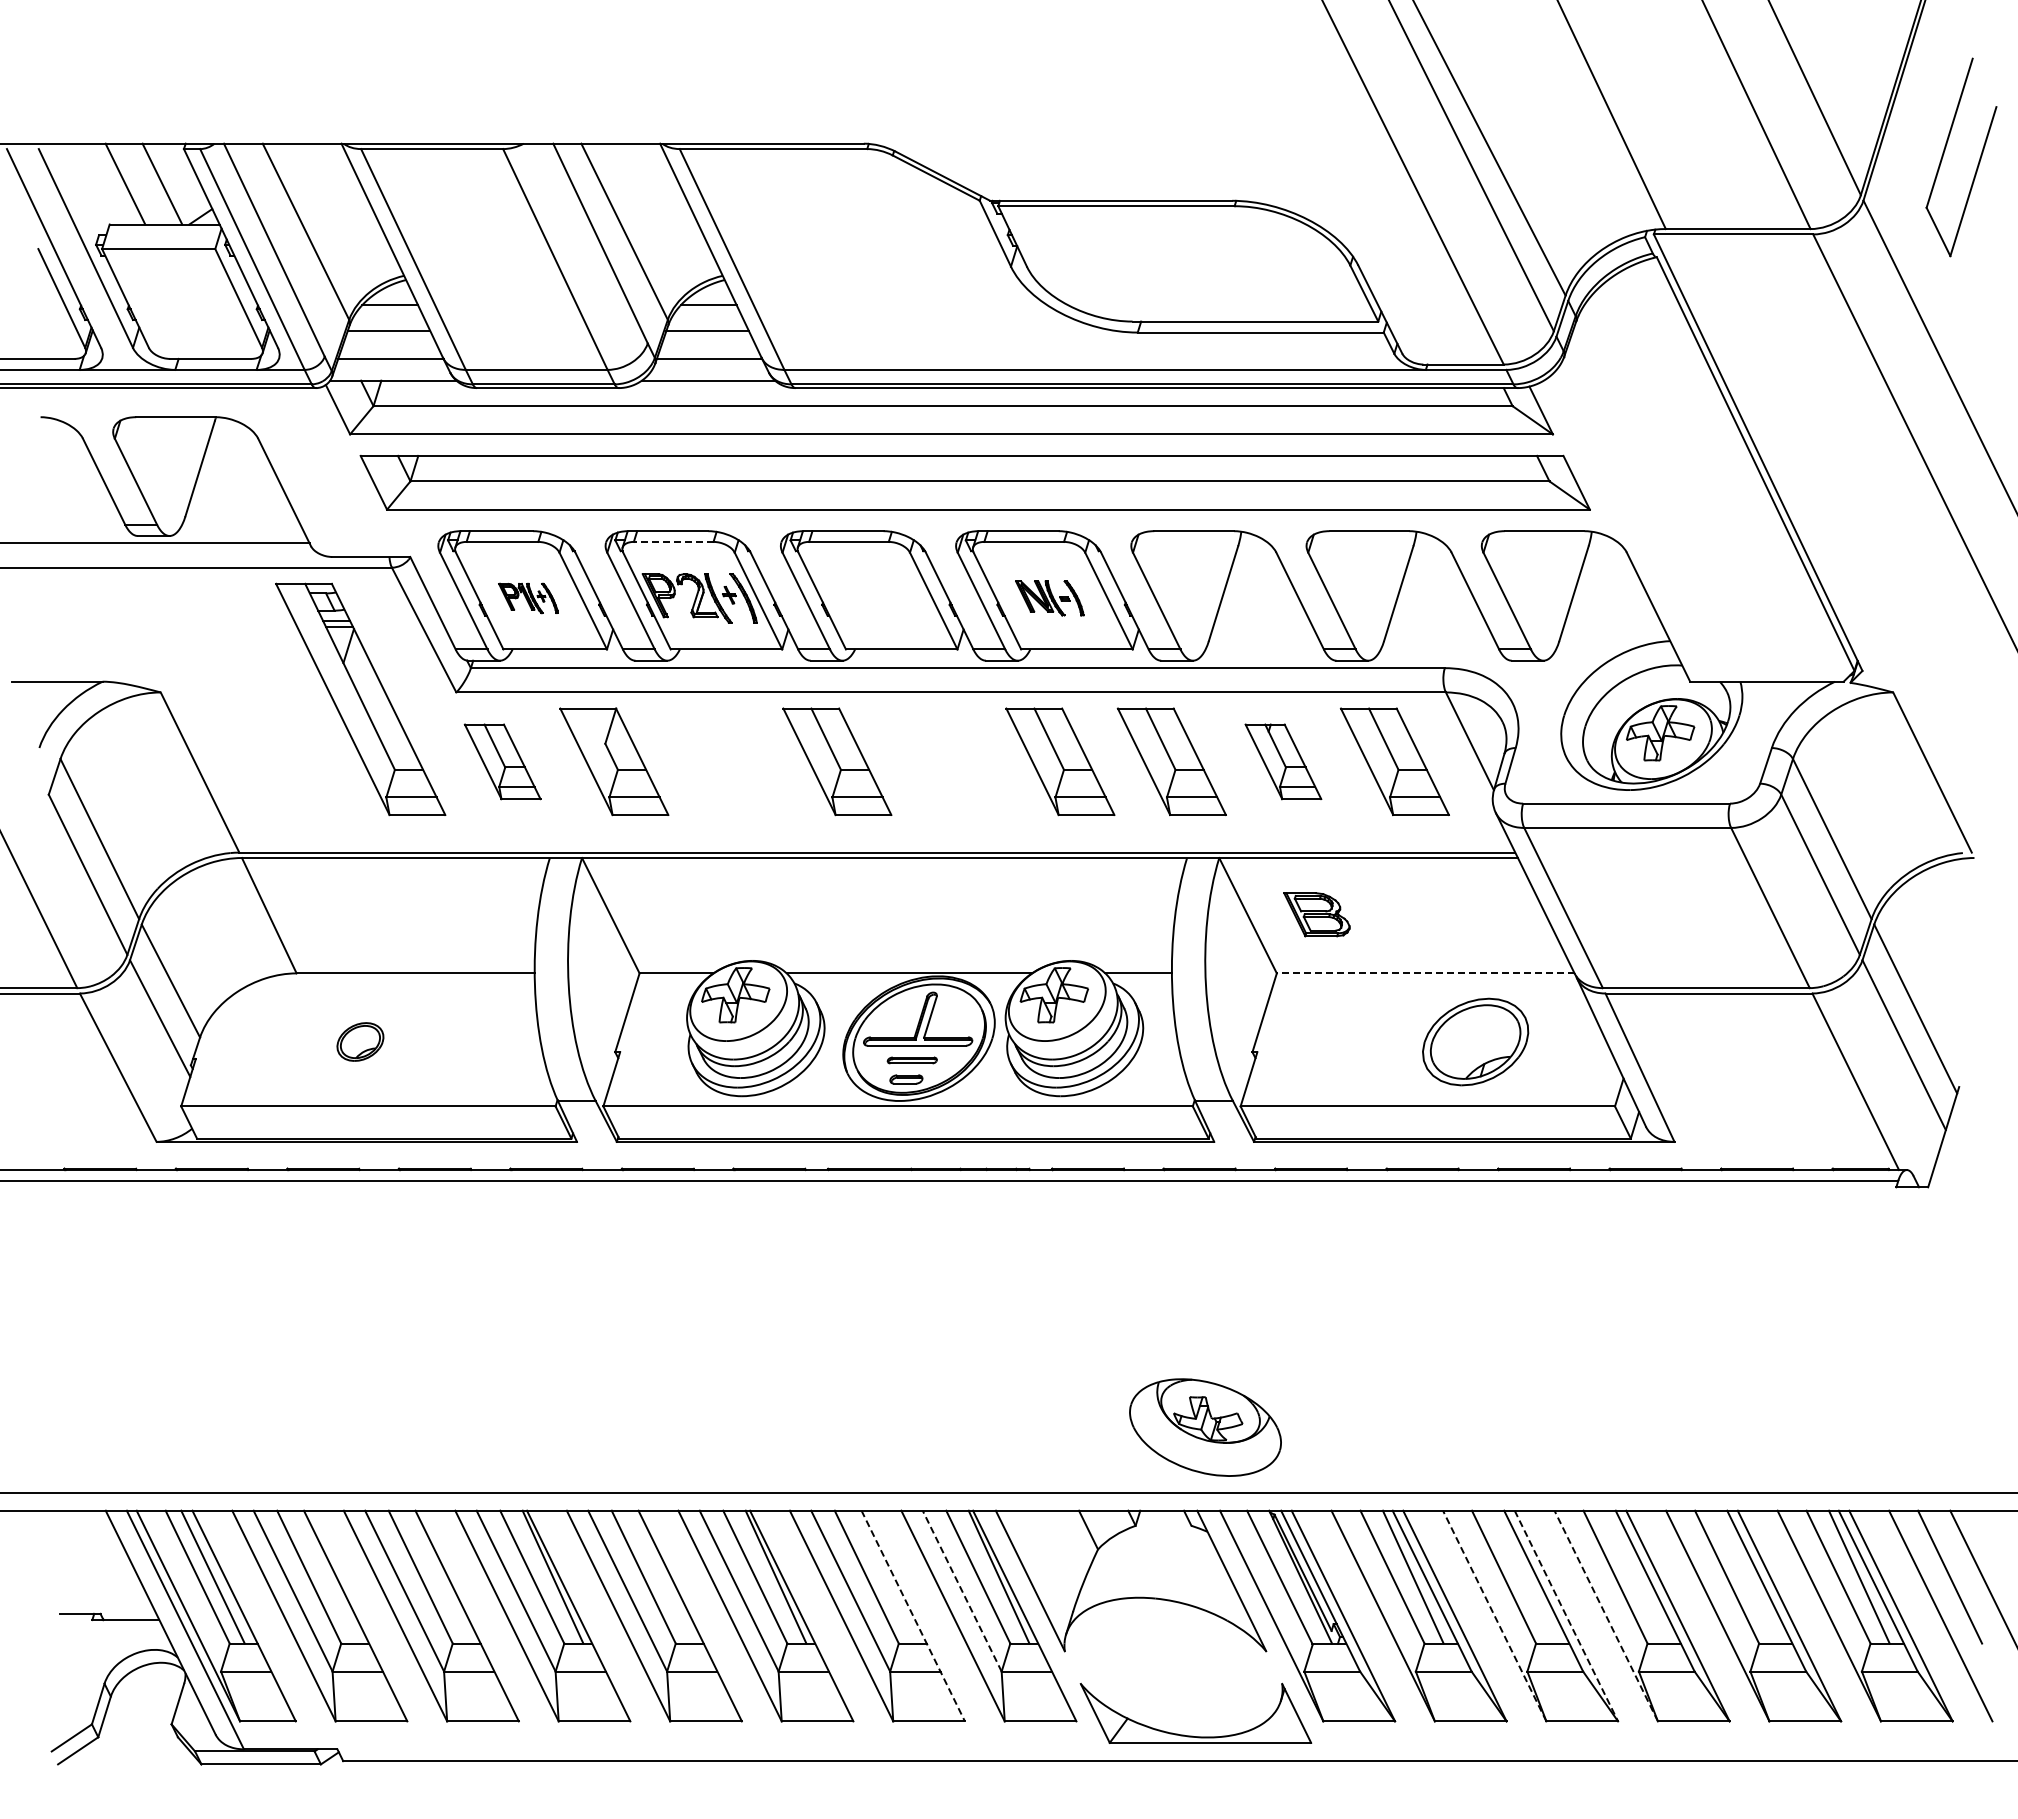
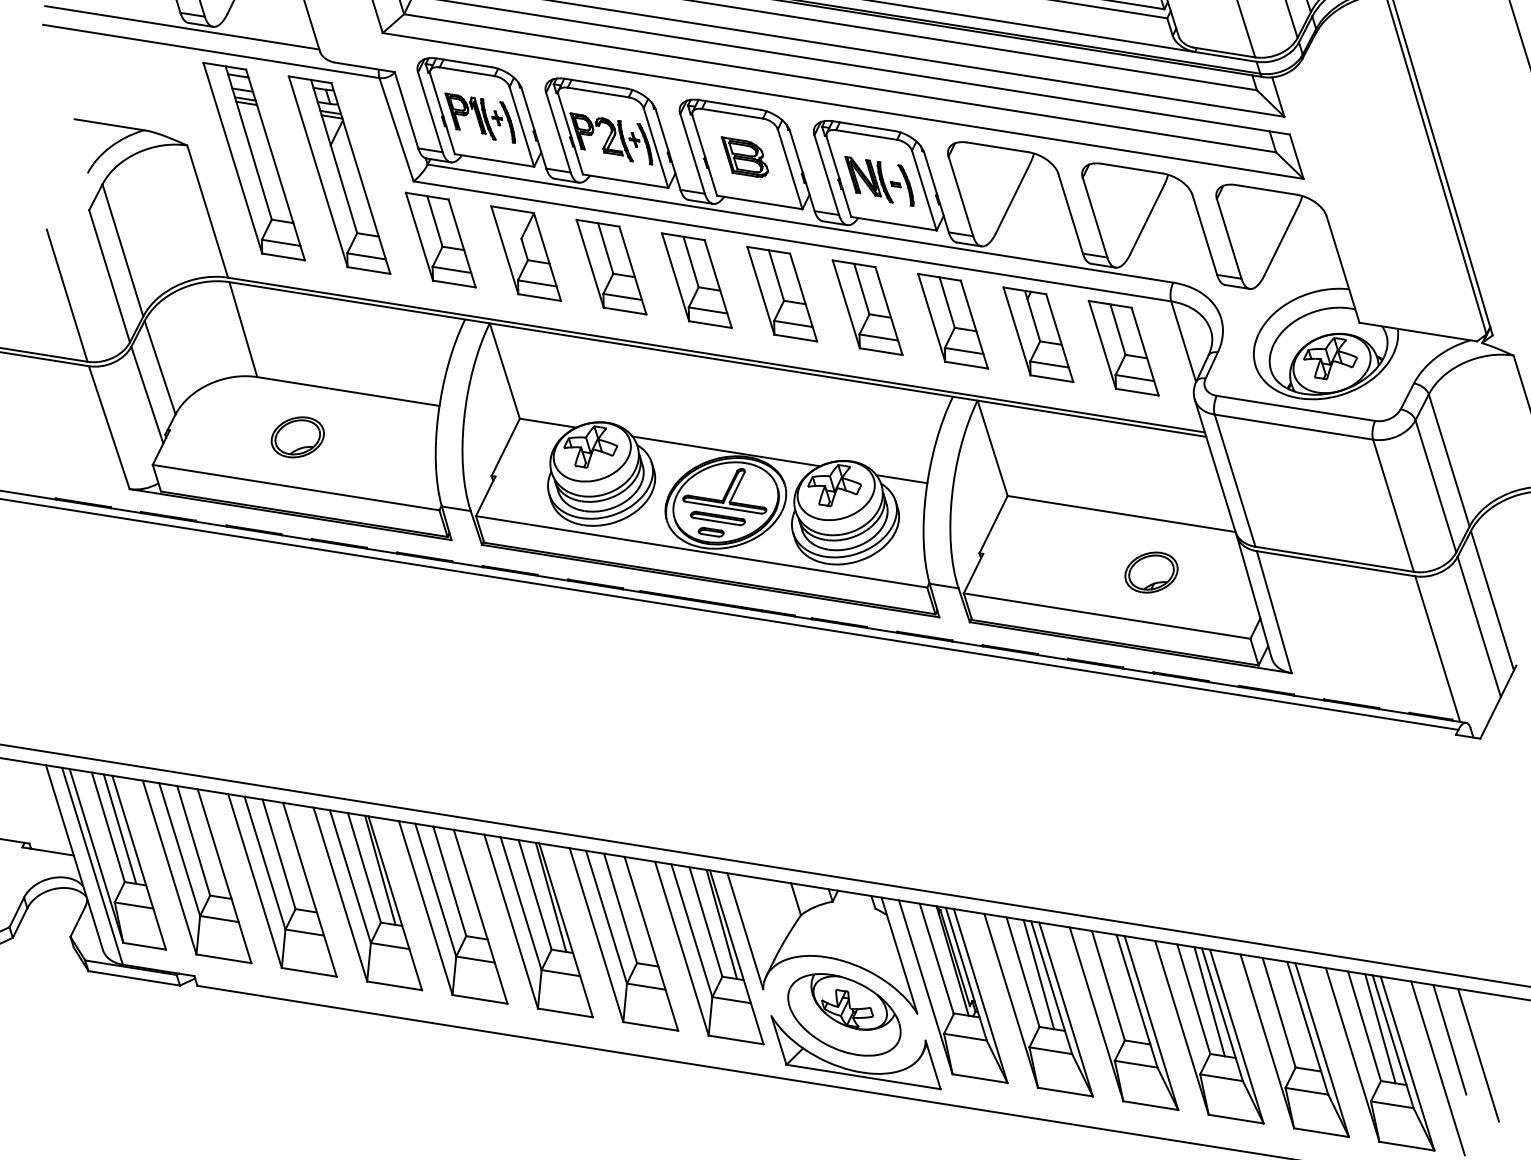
line: (673, 541) -> (598, 92), dashed -> solid
part: (528, 598) -> (480, 118), size x1.67
part: (1049, 598) -> (879, 181), size x1.43
part: (248, 699) -> (253, 161), added
part: (502, 761) -> (440, 239), size x1.43
part: (725, 761) -> (611, 266), added
part: (948, 761) -> (782, 293), added
part: (1283, 761) -> (1038, 334), size x1.43
part: (1316, 914) -> (743, 157), moved
line: (1425, 973) -> (1121, 514), dashed -> solid
part: (360, 1041) -> (297, 436), size x1.43
part: (1475, 1041) -> (1151, 572), size x0.62
part: (912, 1060) -> (718, 518), size x1.43
part: (1205, 1427) -> (844, 1014), moved
line: (1635, 1576) -> (1209, 1001), added
line: (962, 1591) -> (692, 931), dashed -> solid
line: (1494, 1615) -> (1096, 1013), dashed -> solid
line: (1606, 1615) -> (1182, 1027), dashed -> solid
line: (913, 1616) -> (651, 944), dashed -> solid
line: (1566, 1616) -> (1151, 1023), dashed -> solid

